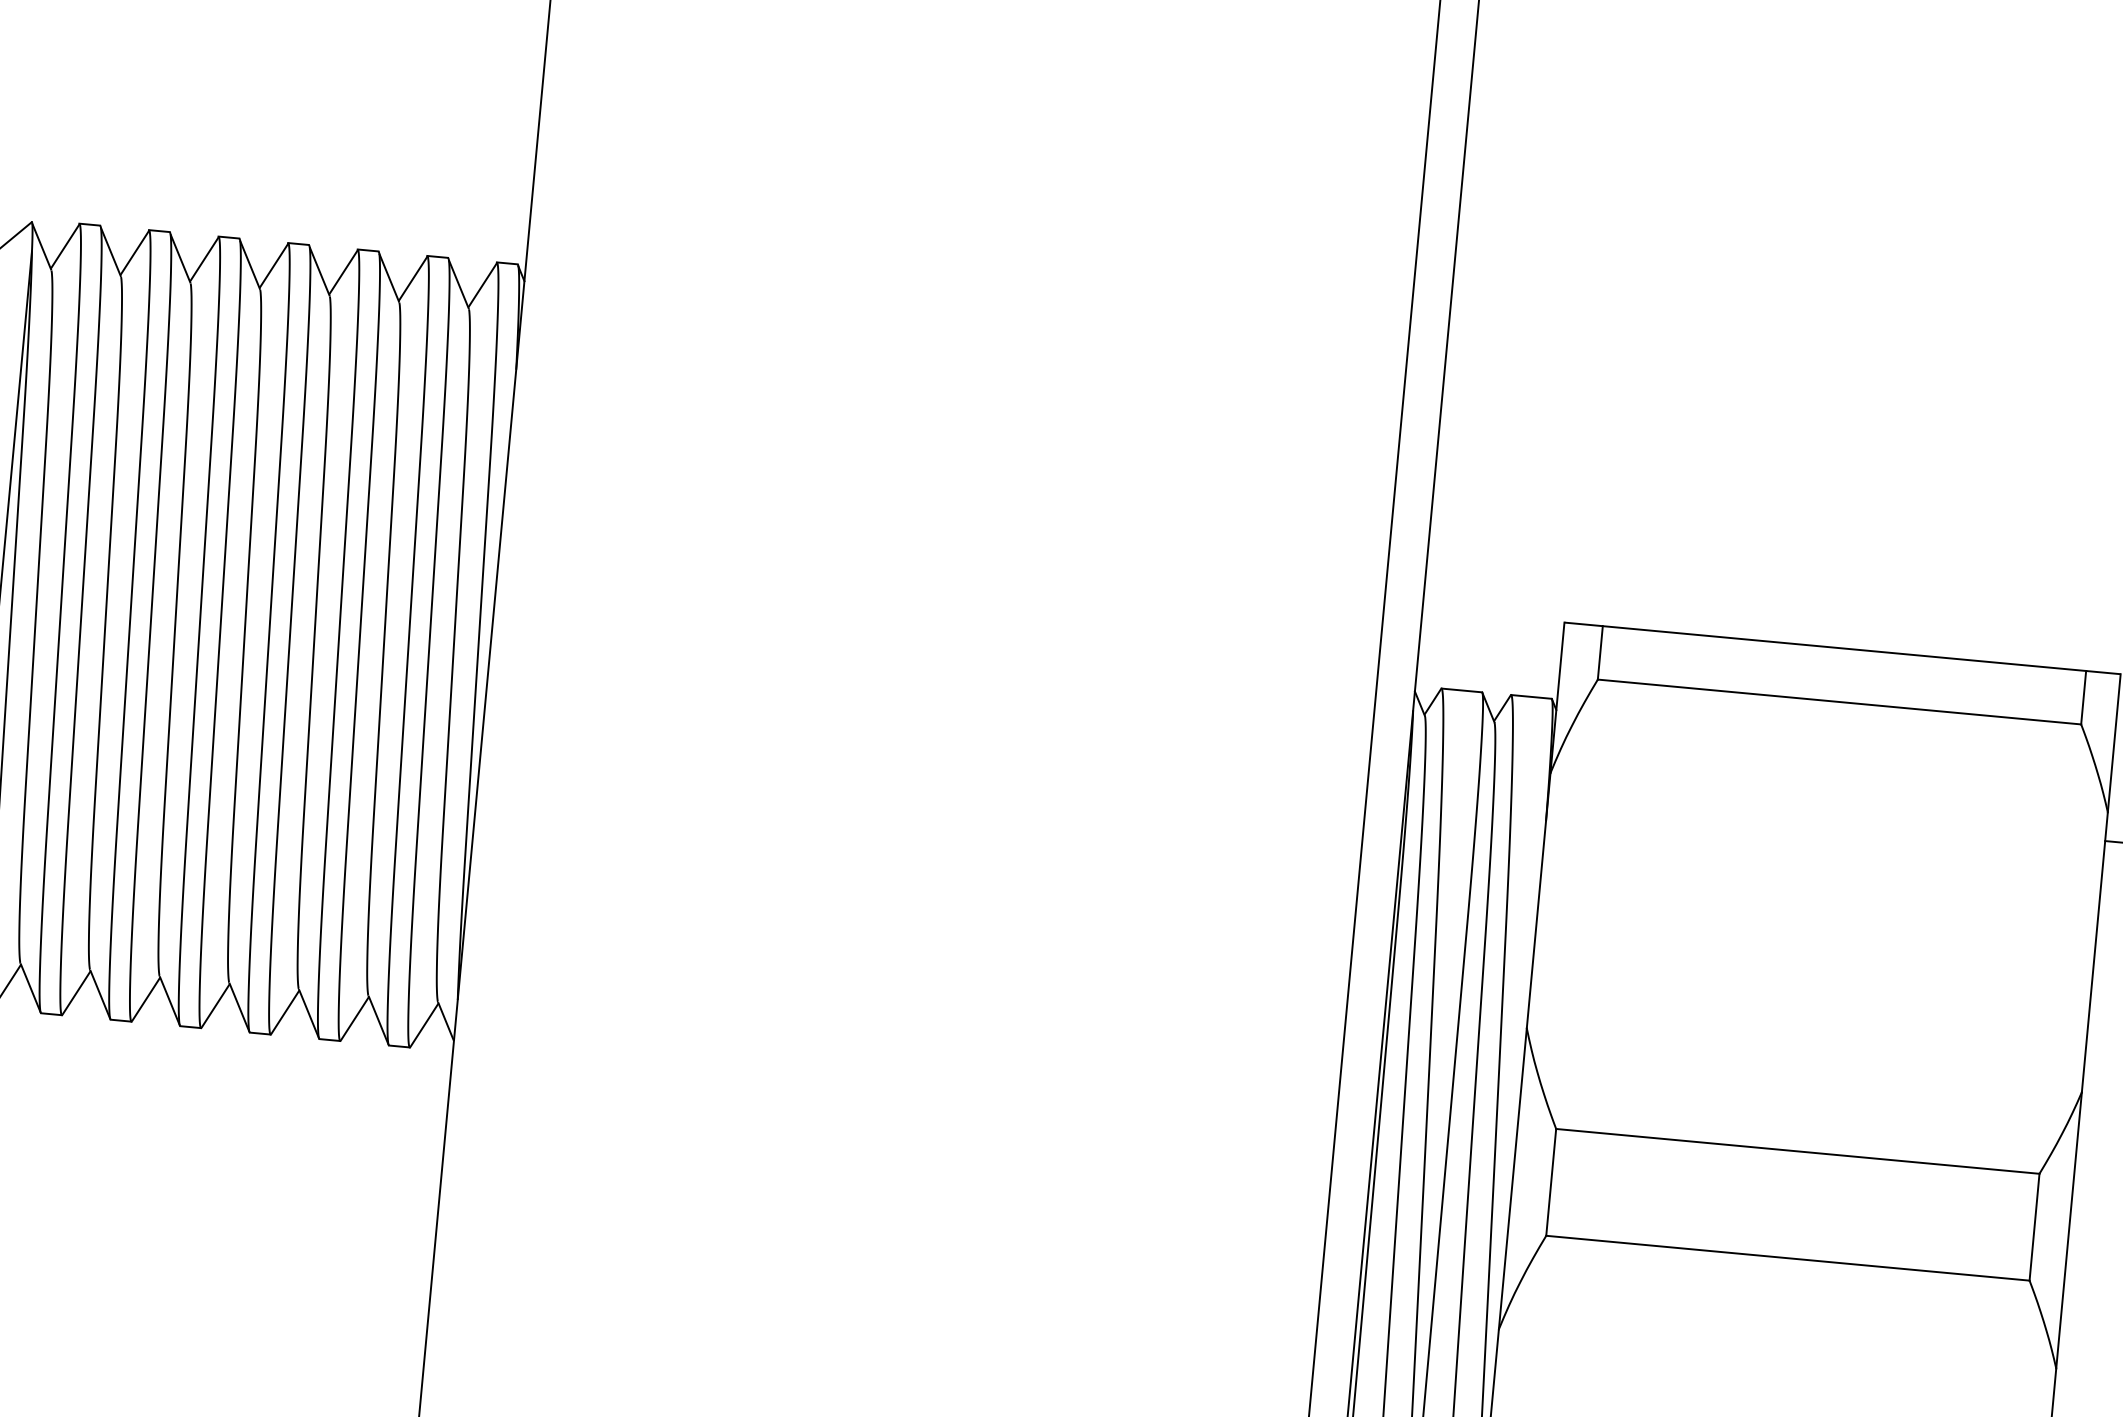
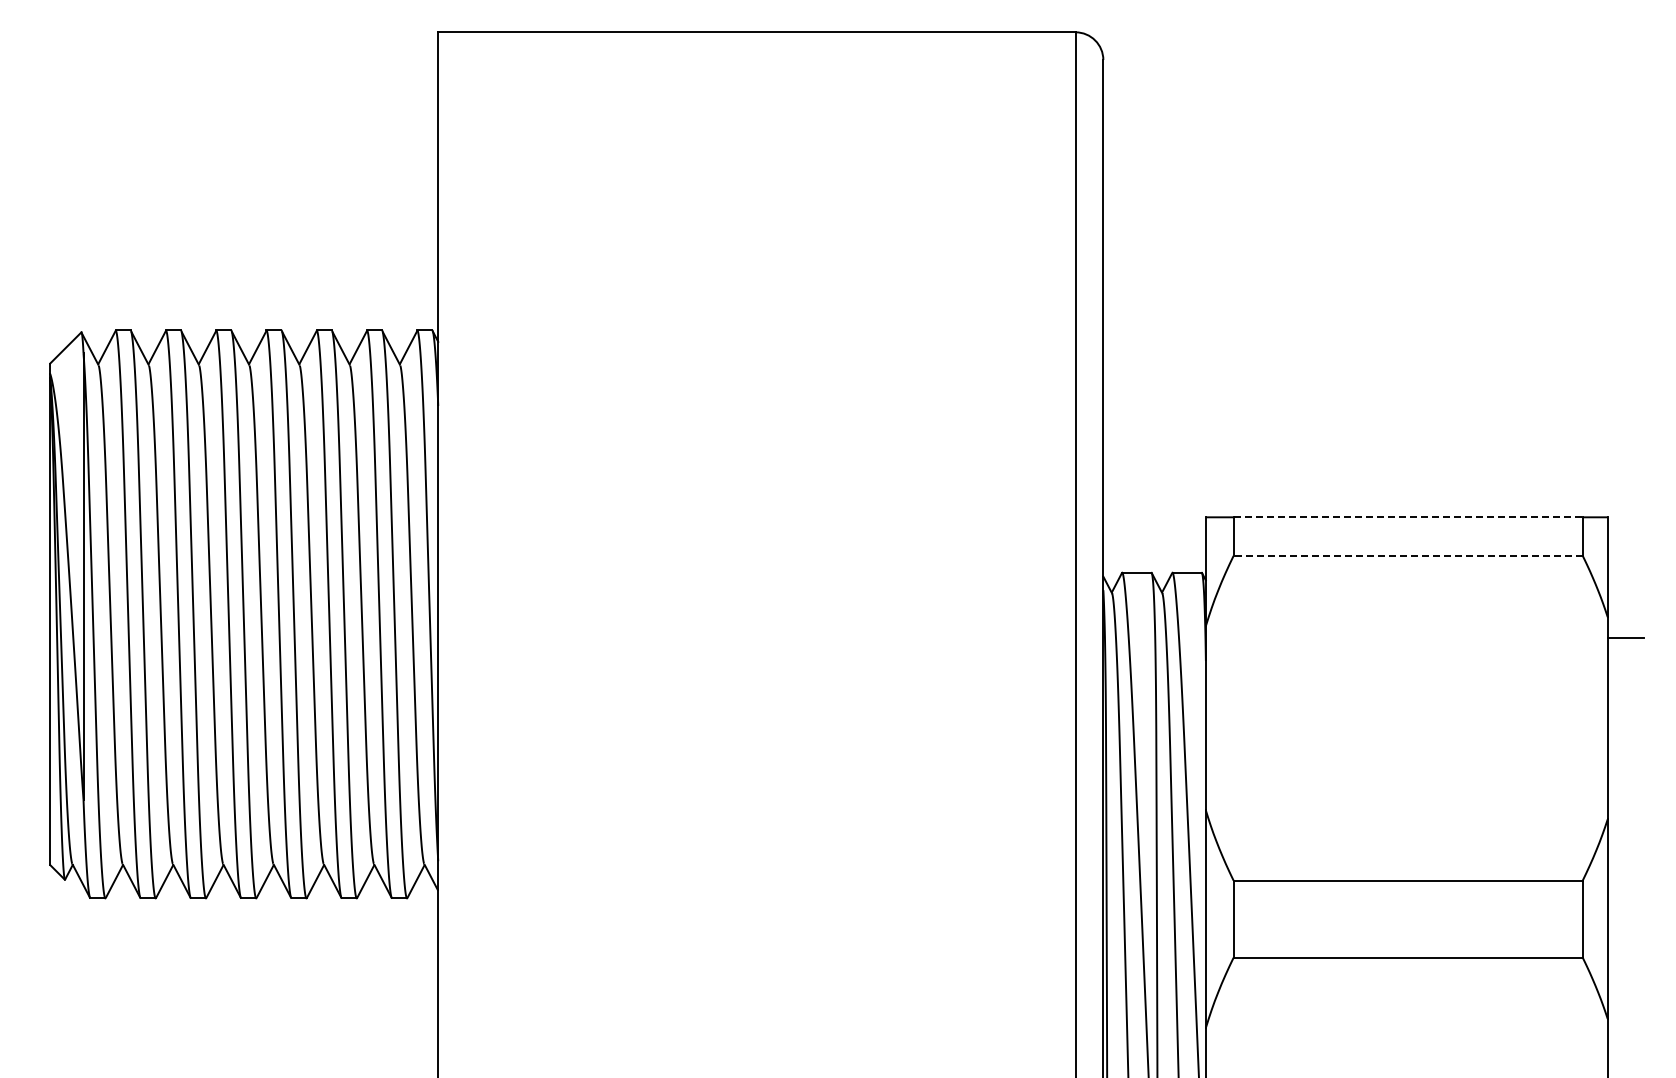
line: (1844, 648) -> (1408, 517), solid -> dashed
line: (1840, 701) -> (1408, 555), solid -> dashed

